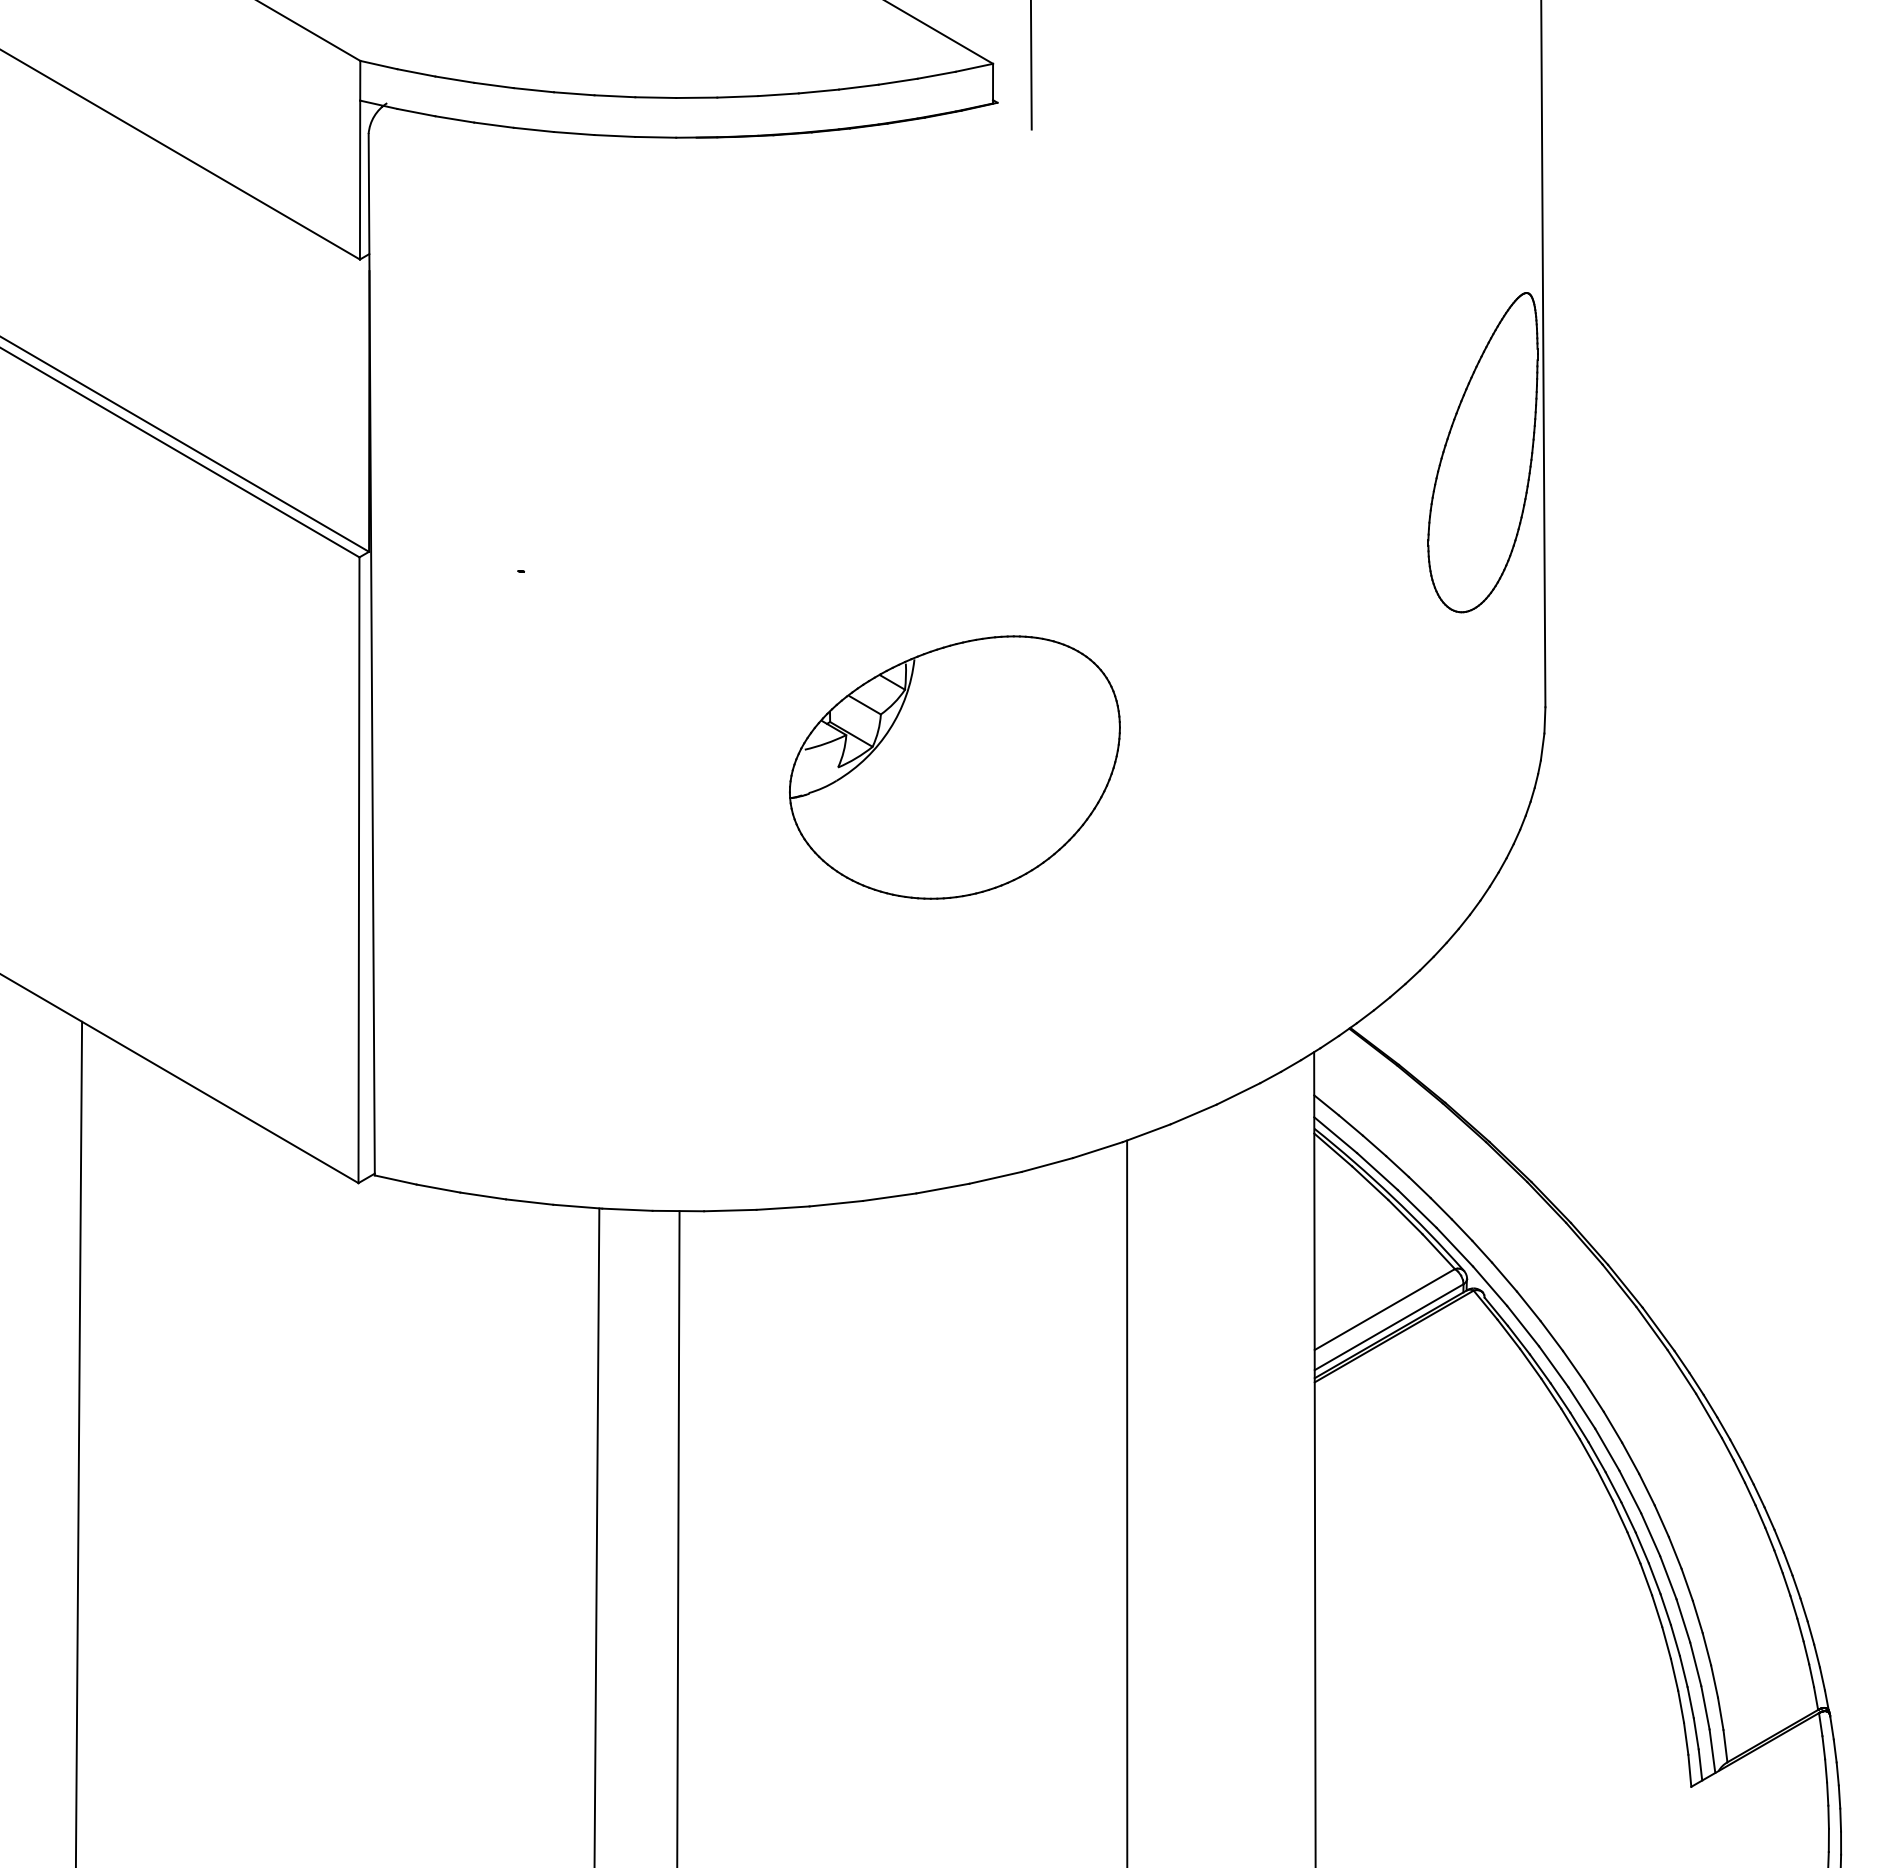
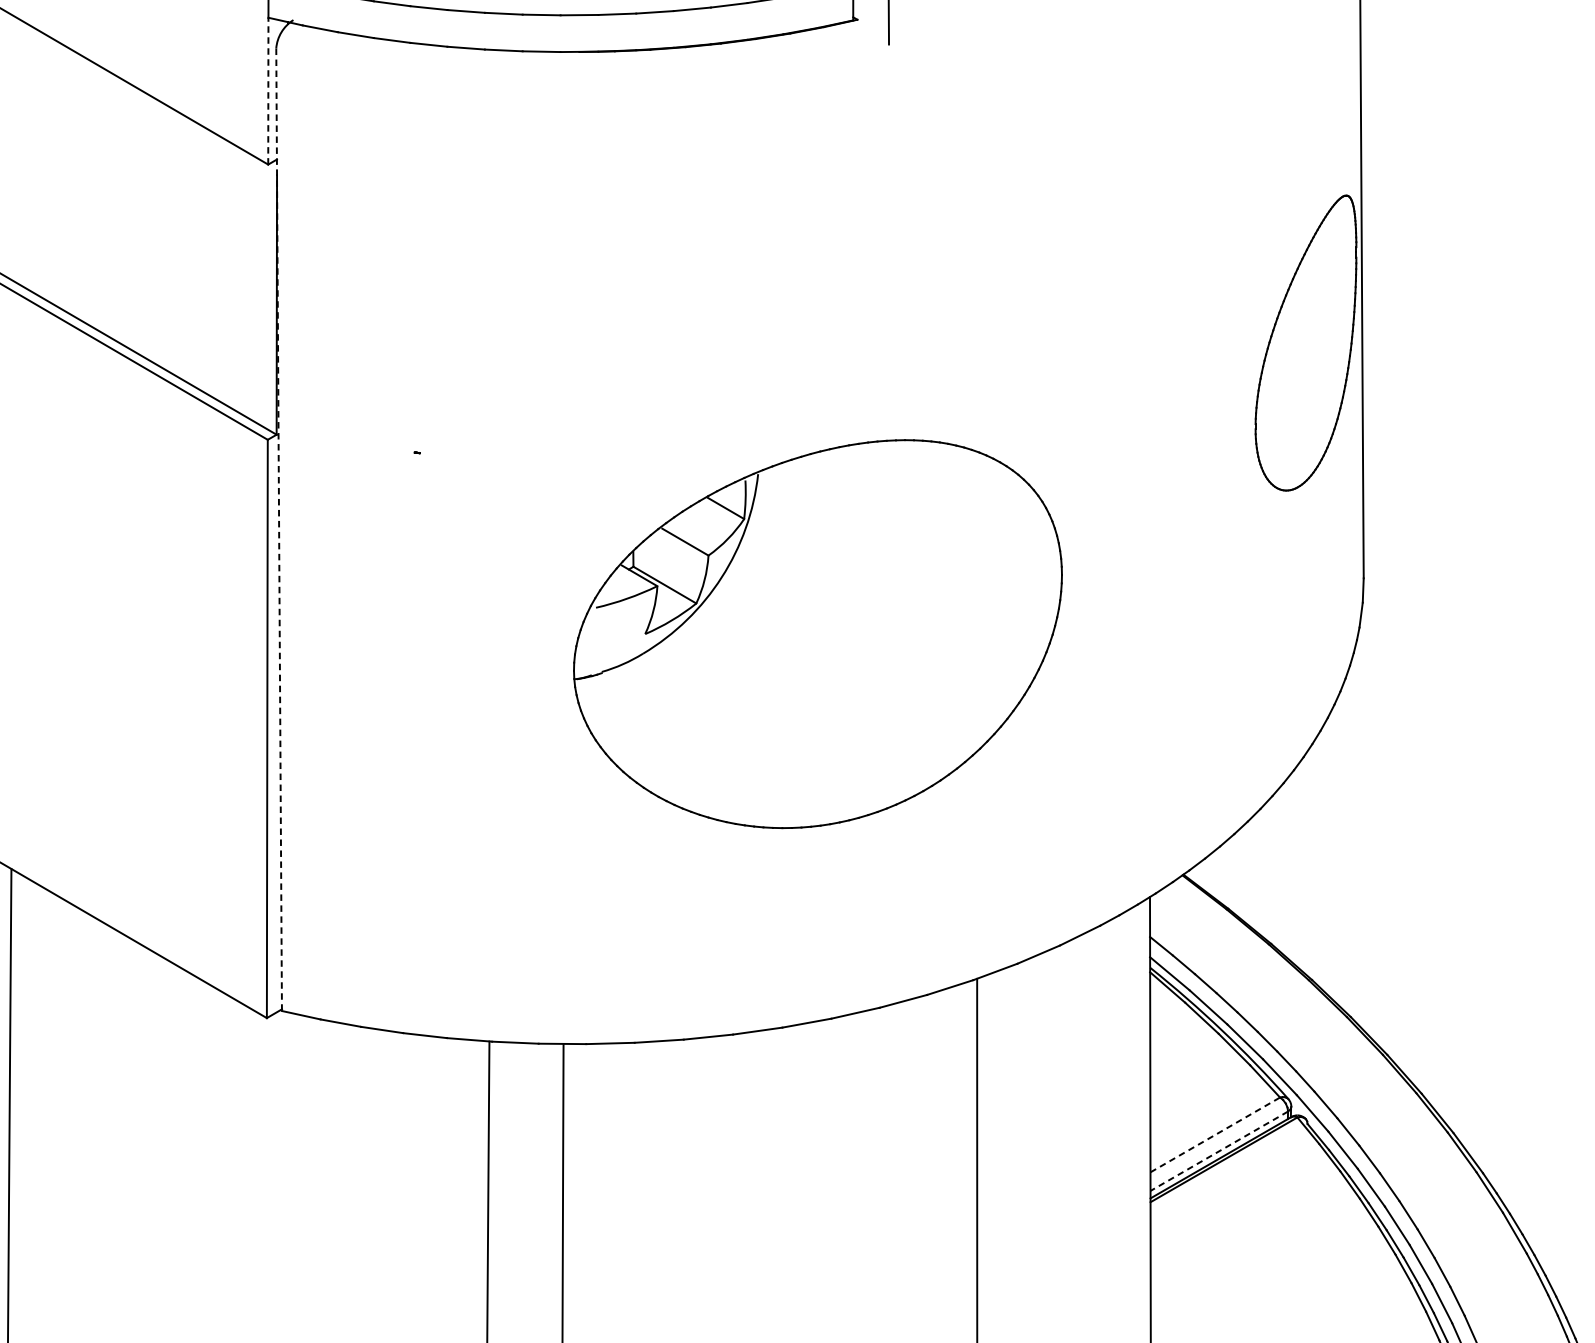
line: (360, 179) -> (268, 90), solid -> dashed
line: (371, 654) -> (278, 529), solid -> dashed
part: (954, 767) -> (817, 634), size x1.6
line: (1384, 1309) -> (1215, 1134), solid -> dashed
line: (1389, 1327) -> (1219, 1151), solid -> dashed

